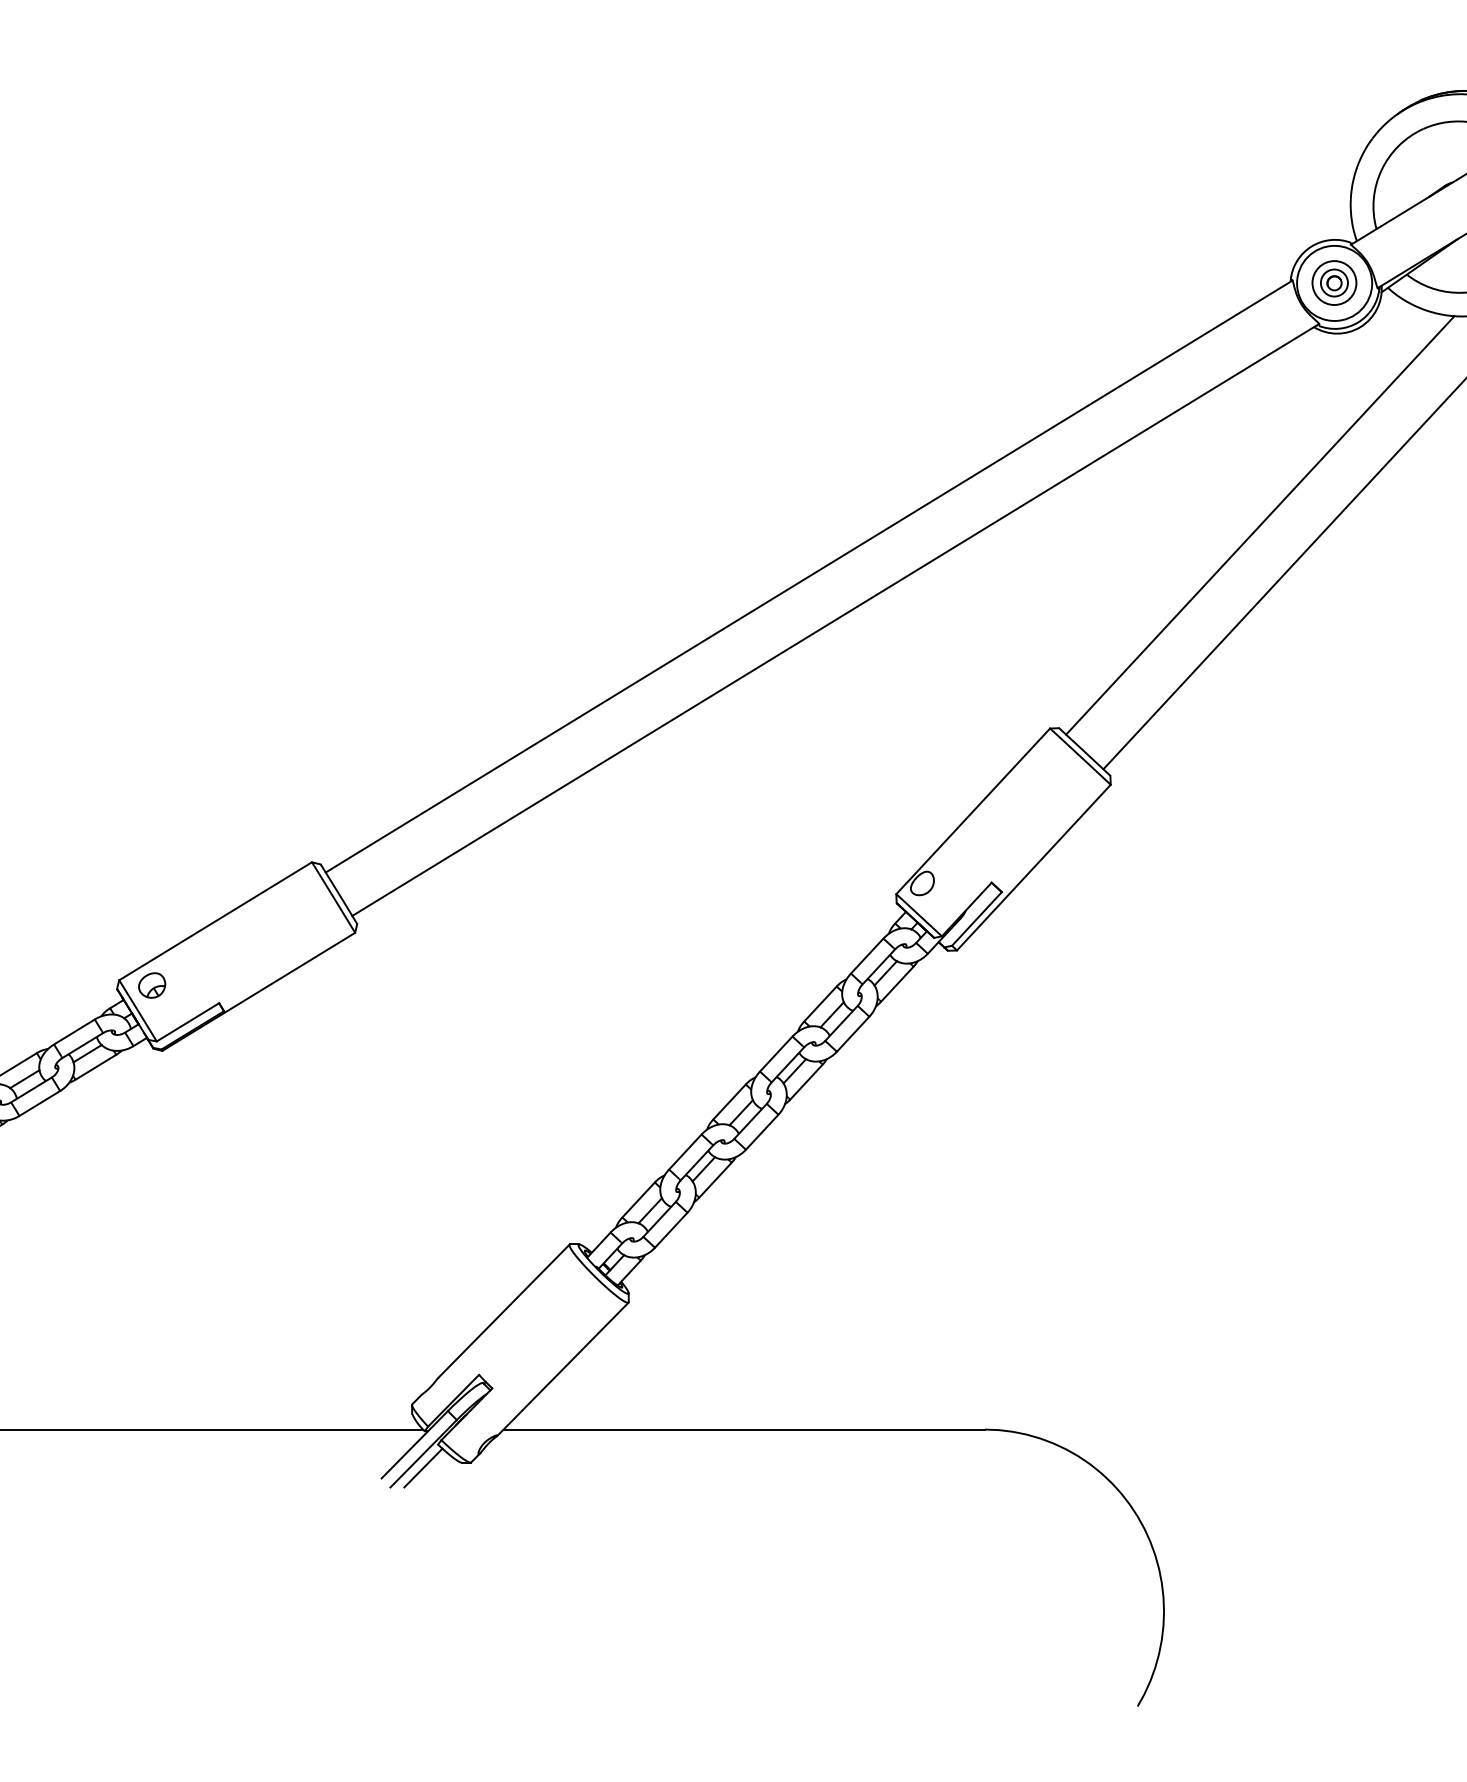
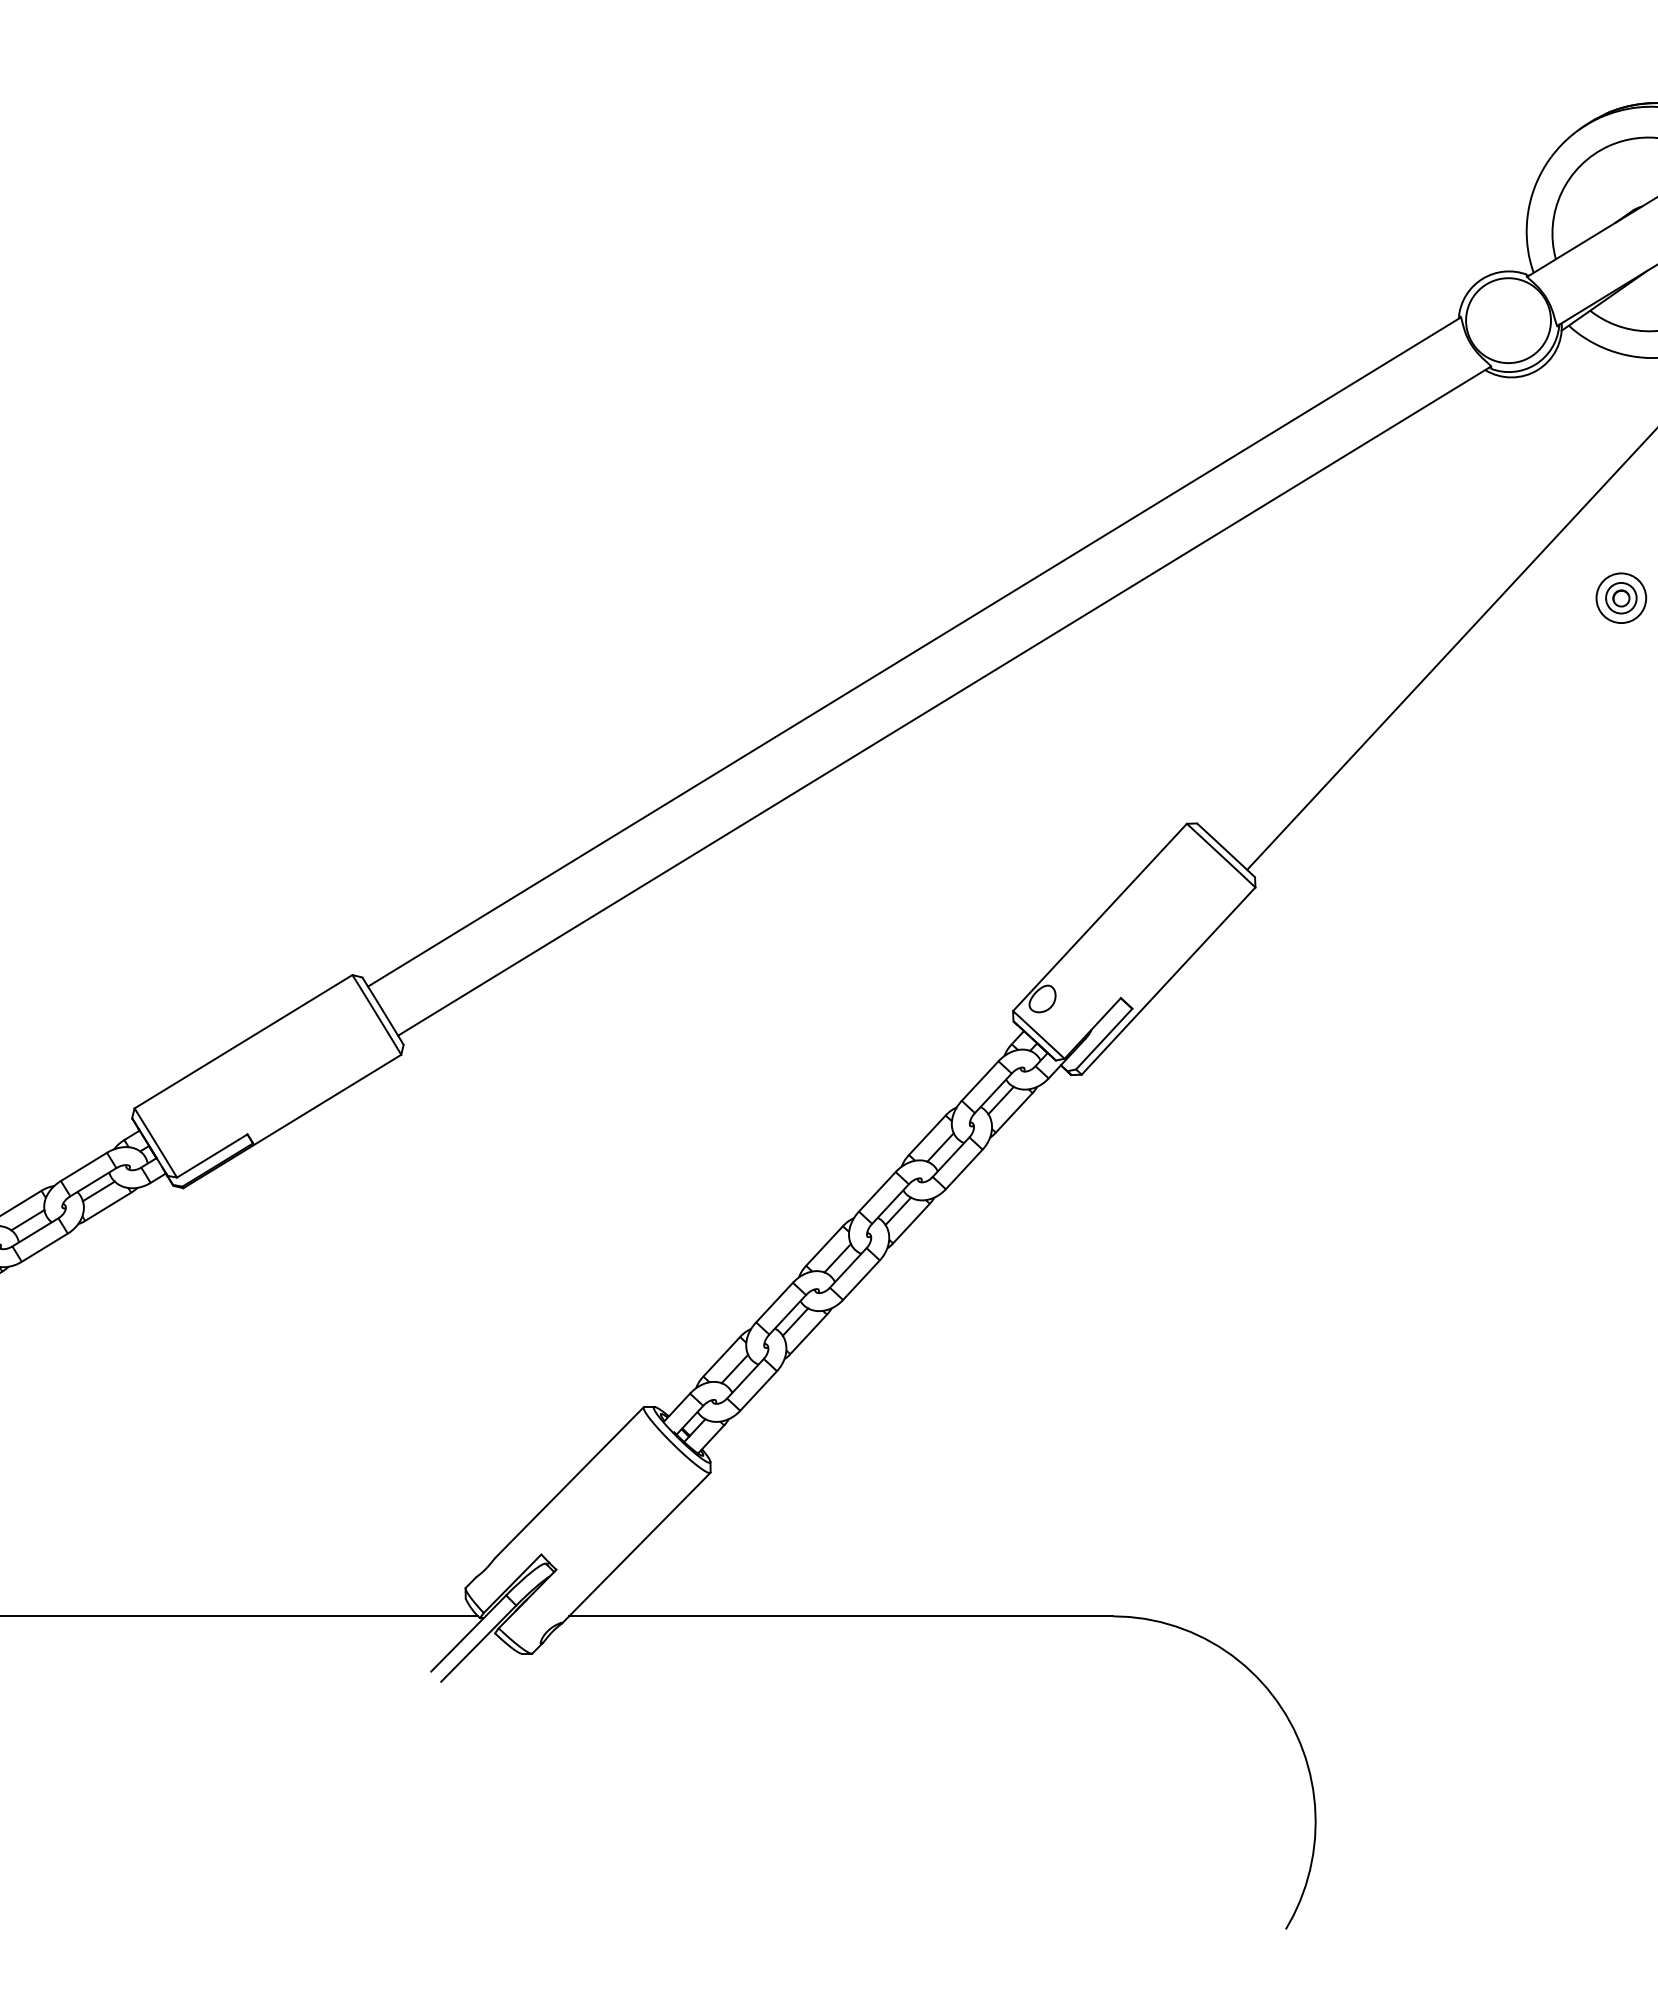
part: (1334, 282) -> (1621, 597), moved
line: (1260, 524) -> (1424, 593), removed
part: (151, 985) -> (171, 1114), removed
line: (423, 1467) -> (478, 1659), removed

